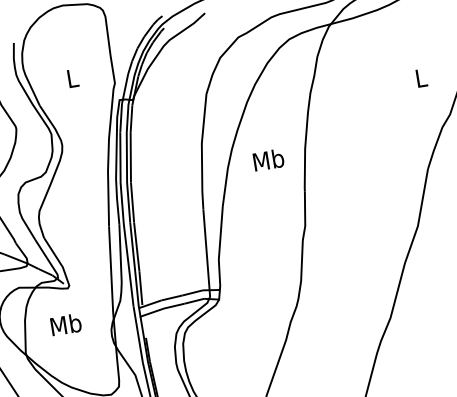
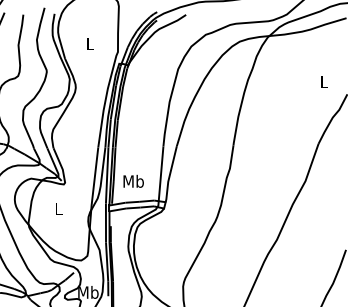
text: (268, 158) -> (133, 180), moved
text: (65, 324) -> (58, 208), Mb -> L

